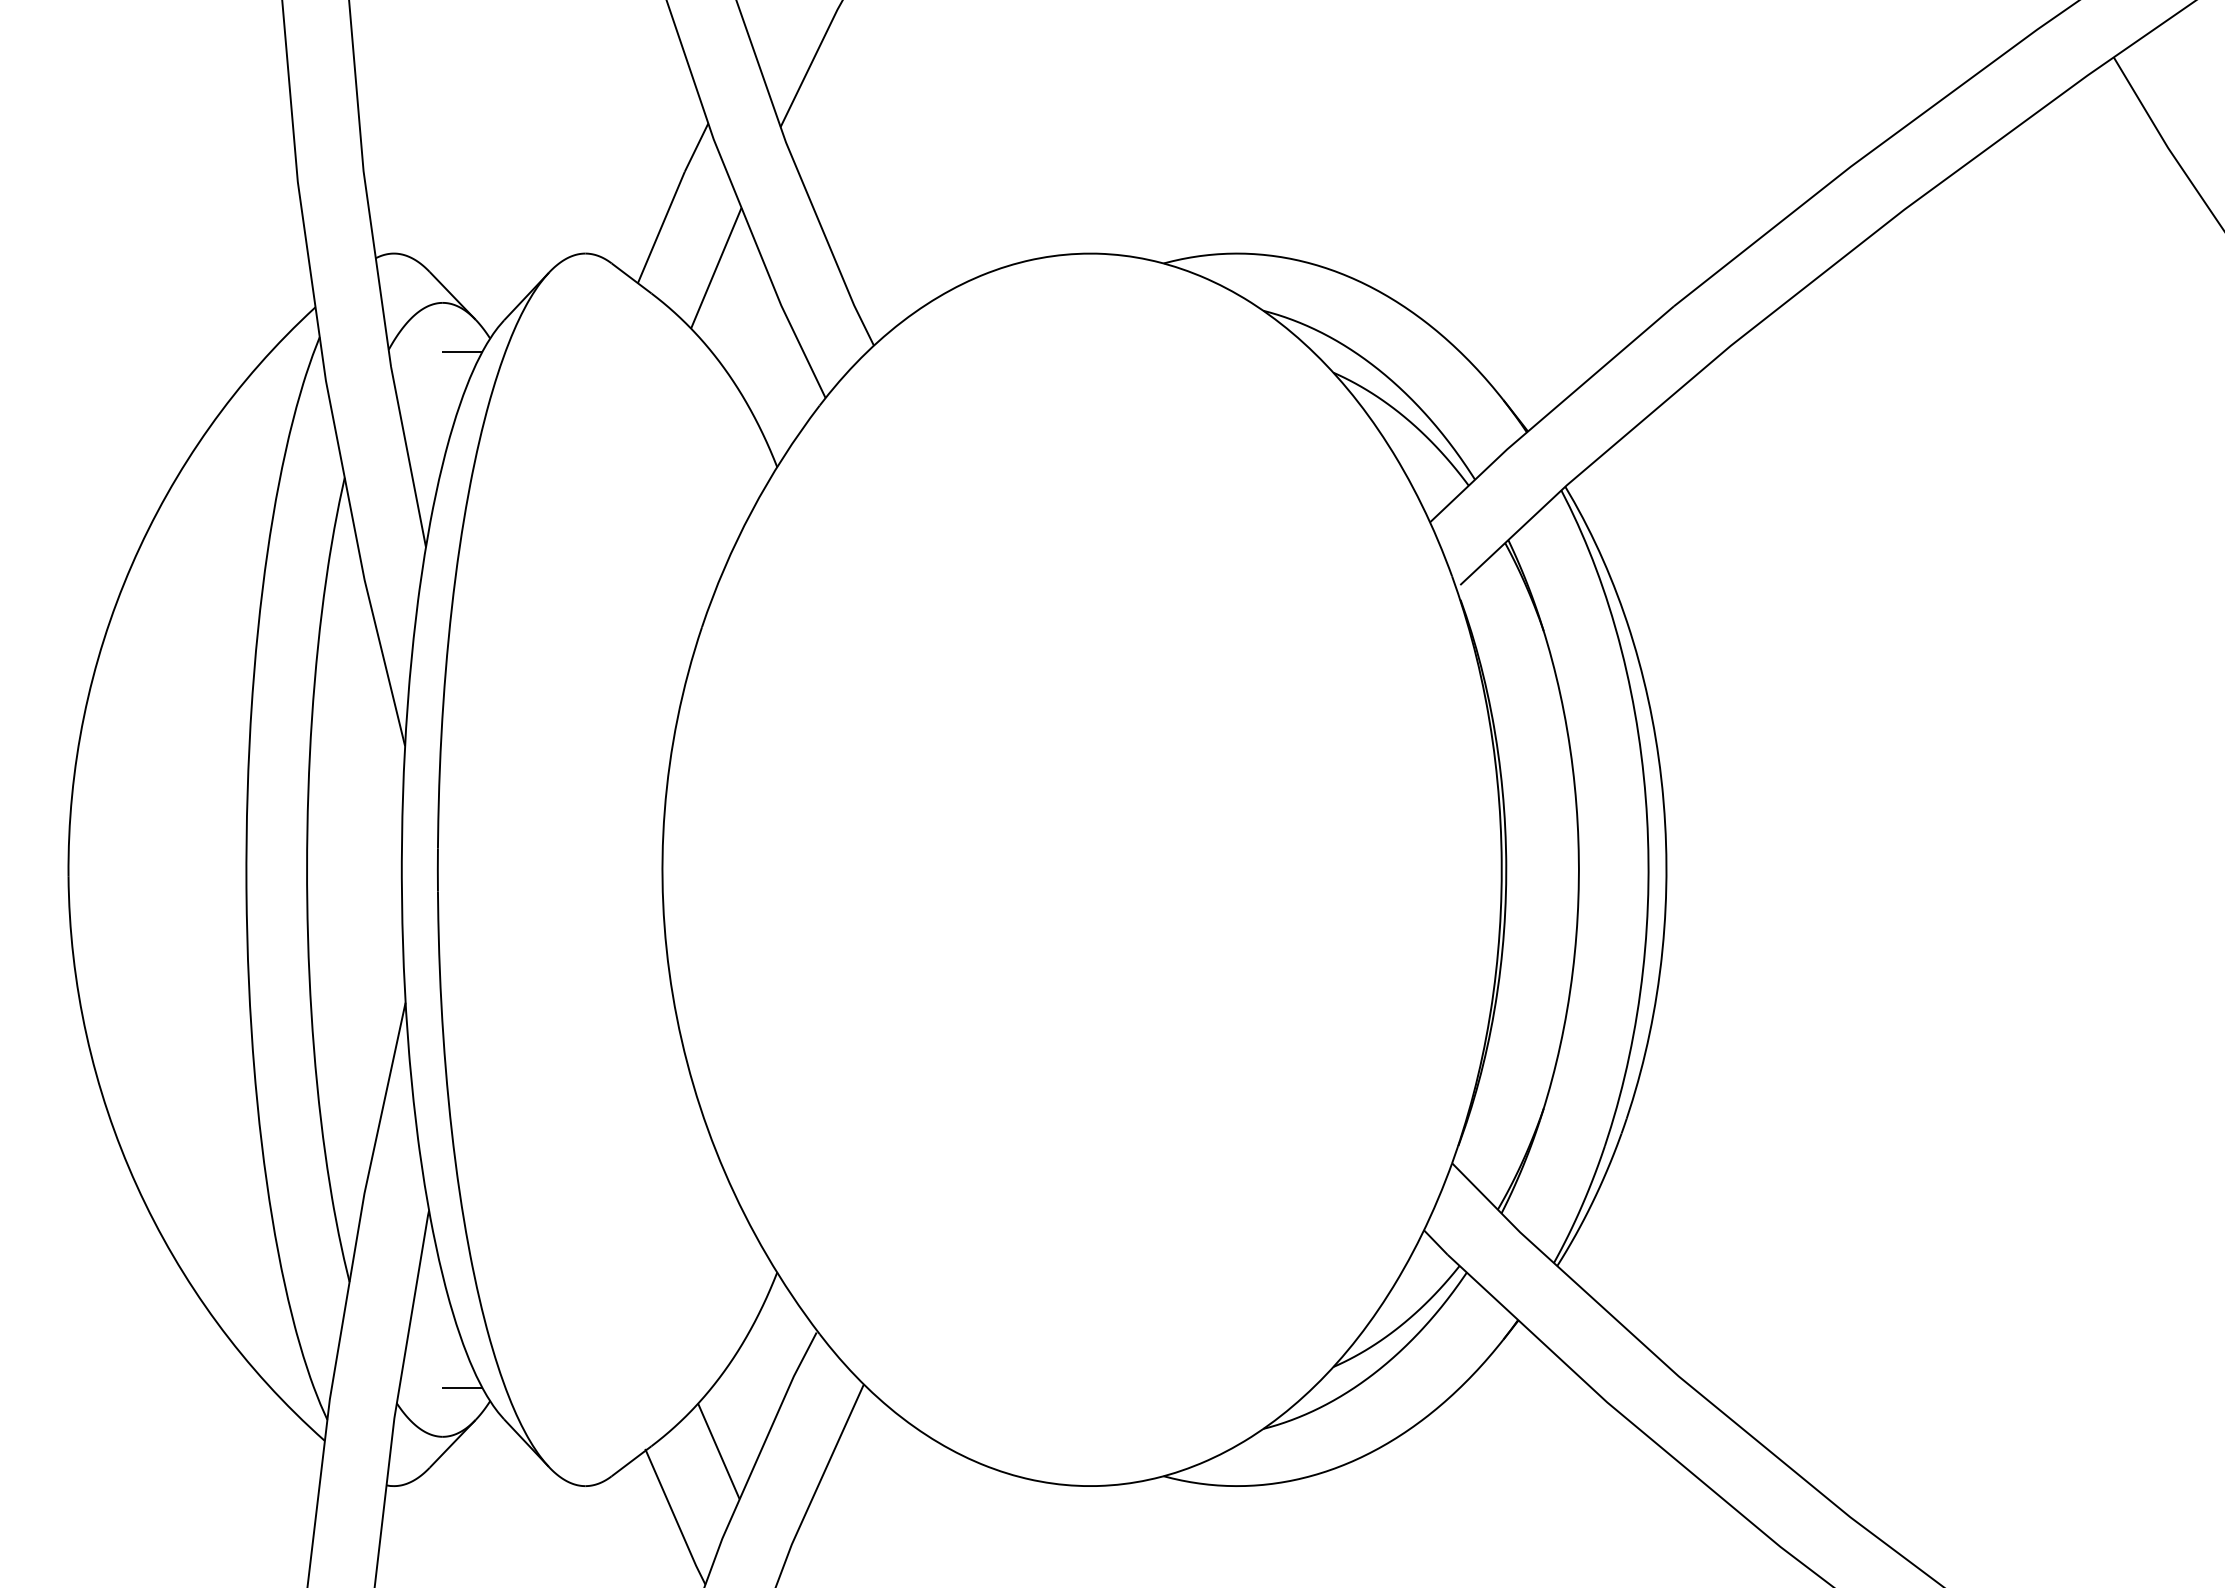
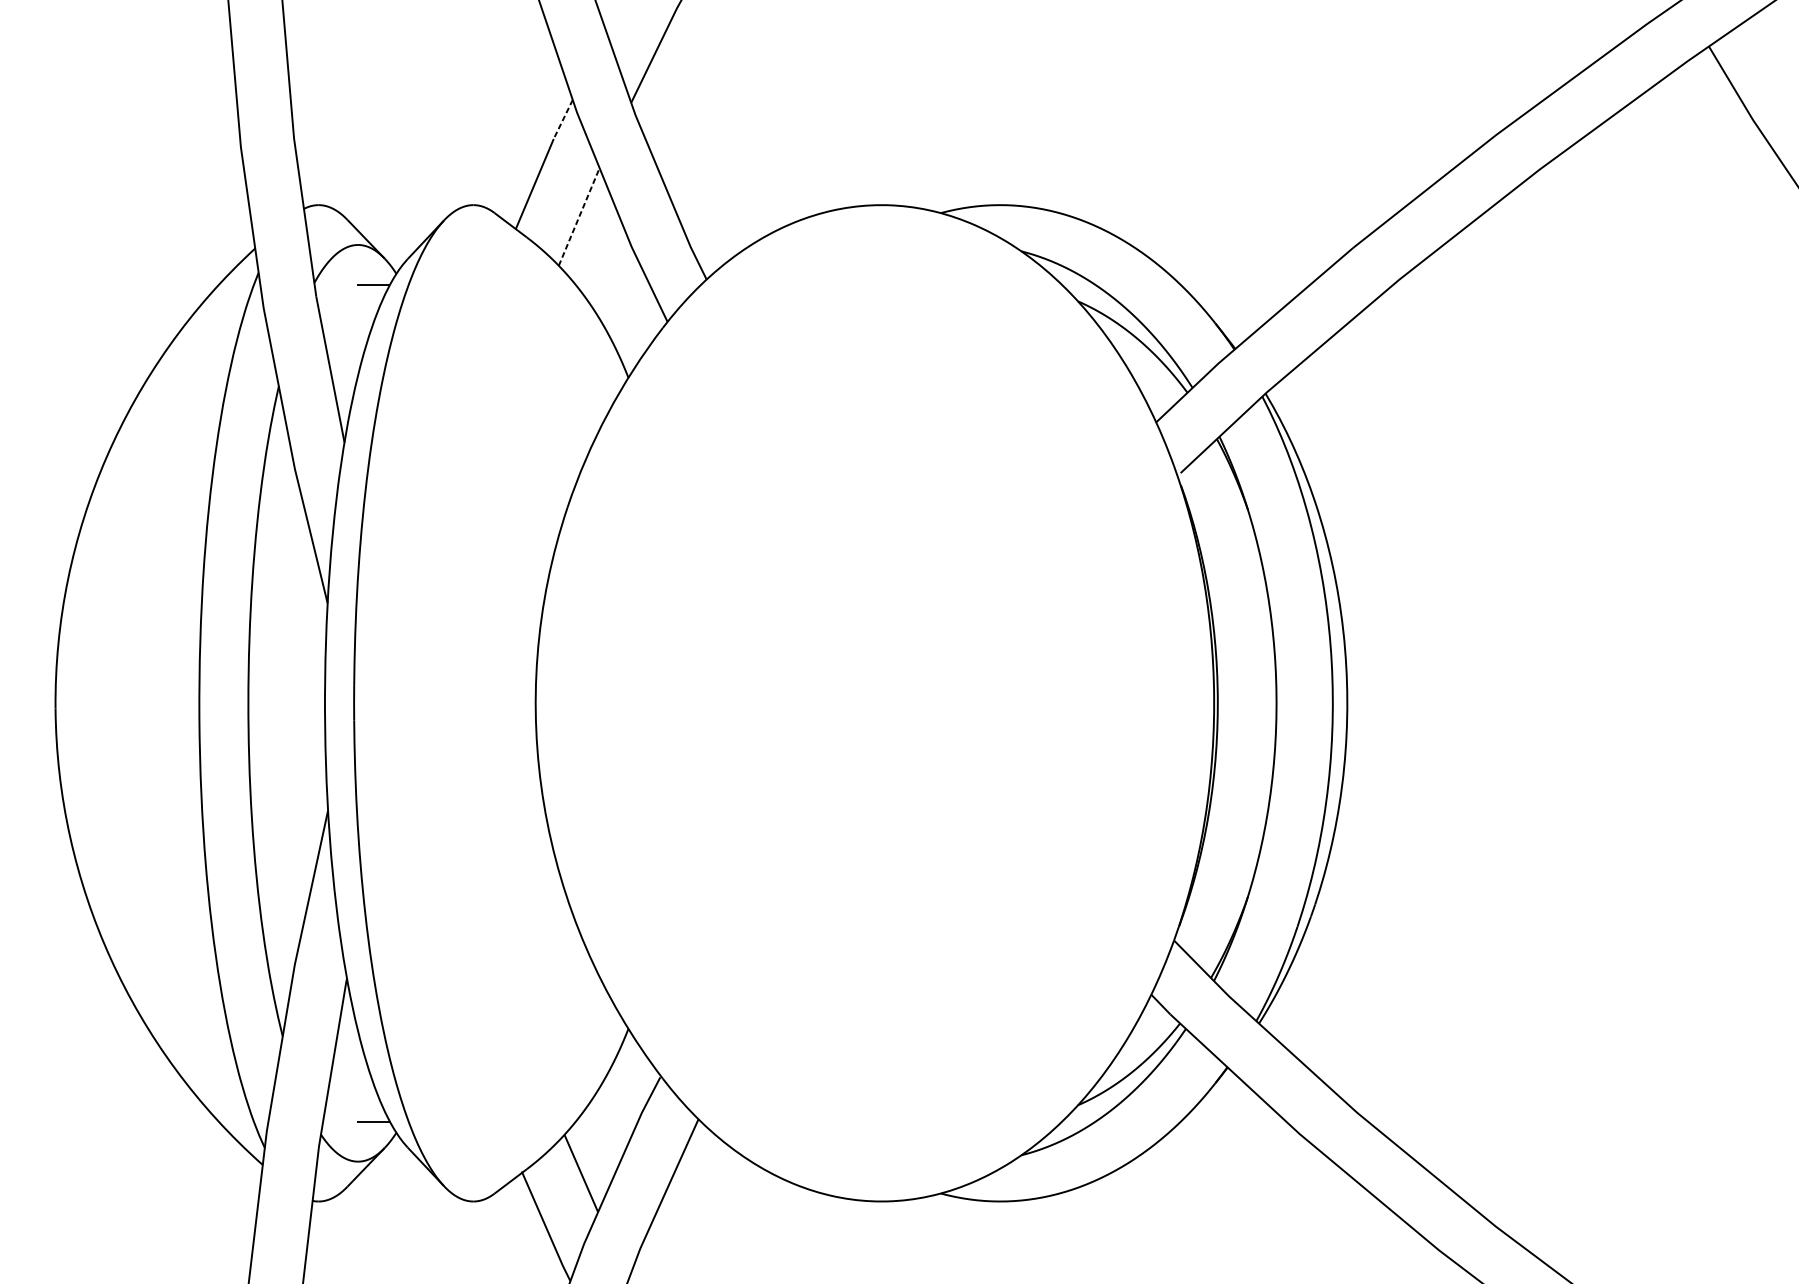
line: (696, 147) -> (563, 119), solid -> dashed
line: (716, 267) -> (579, 216), solid -> dashed

